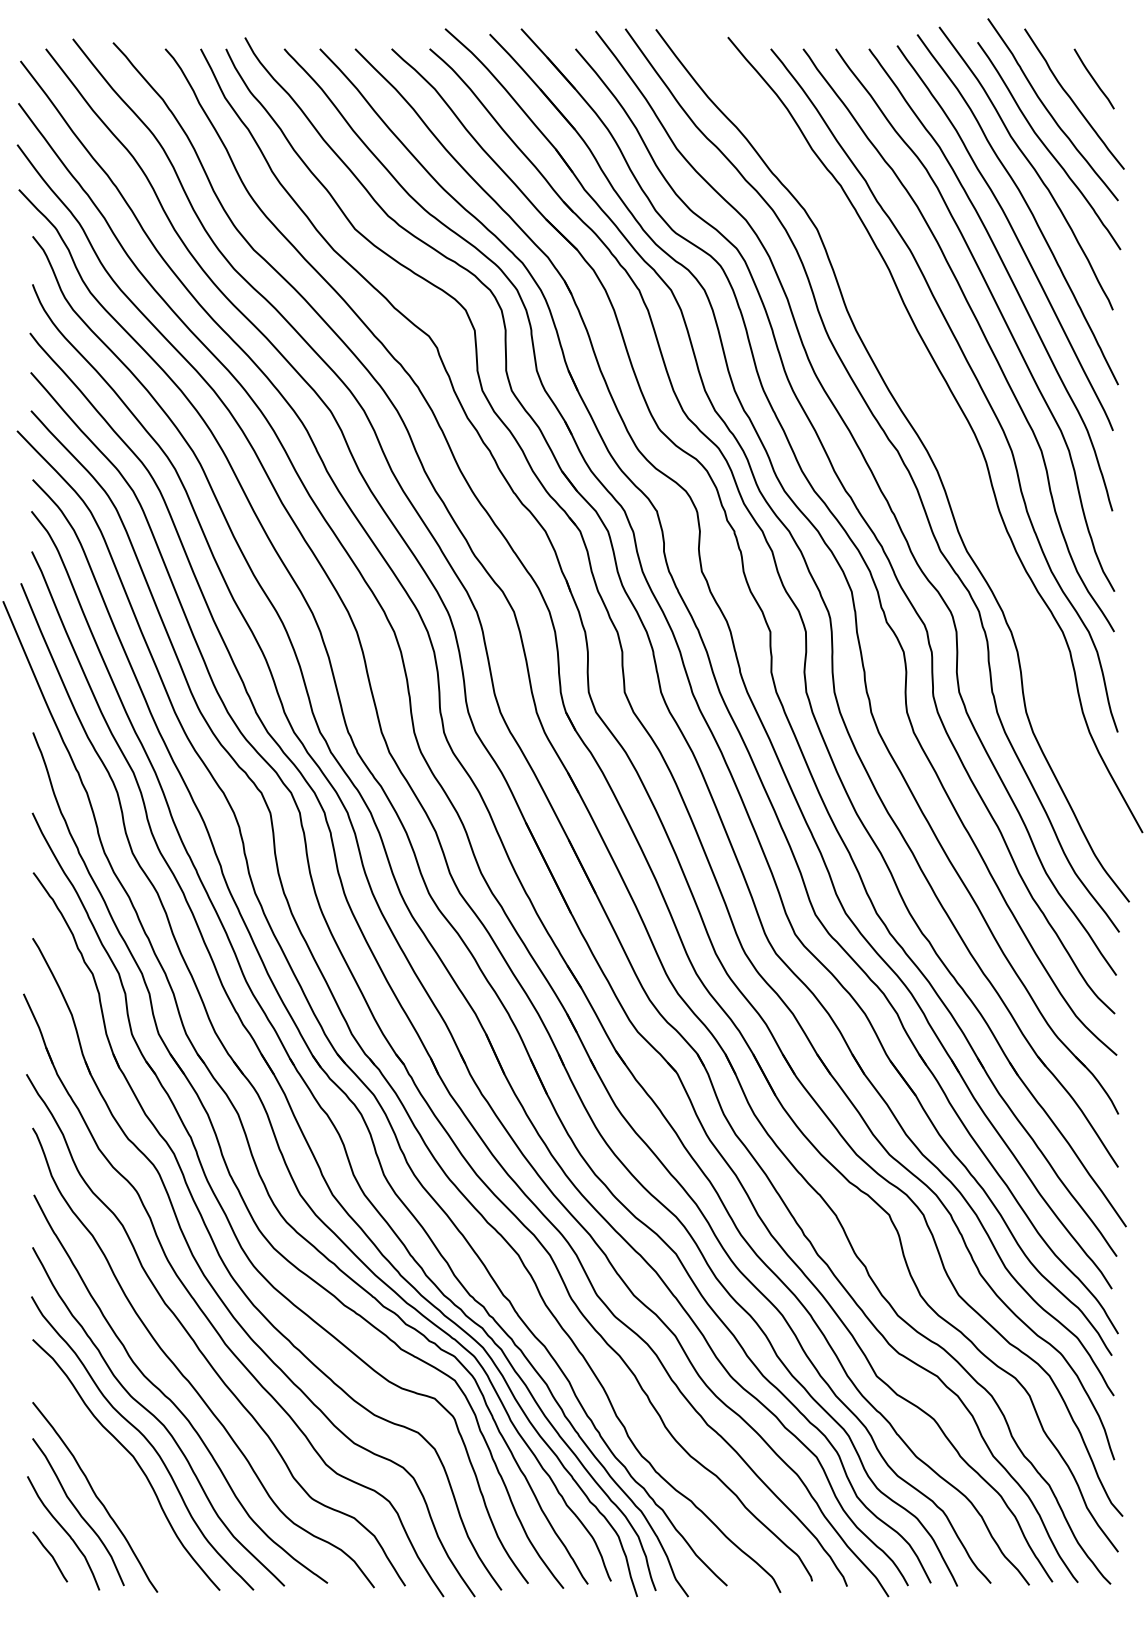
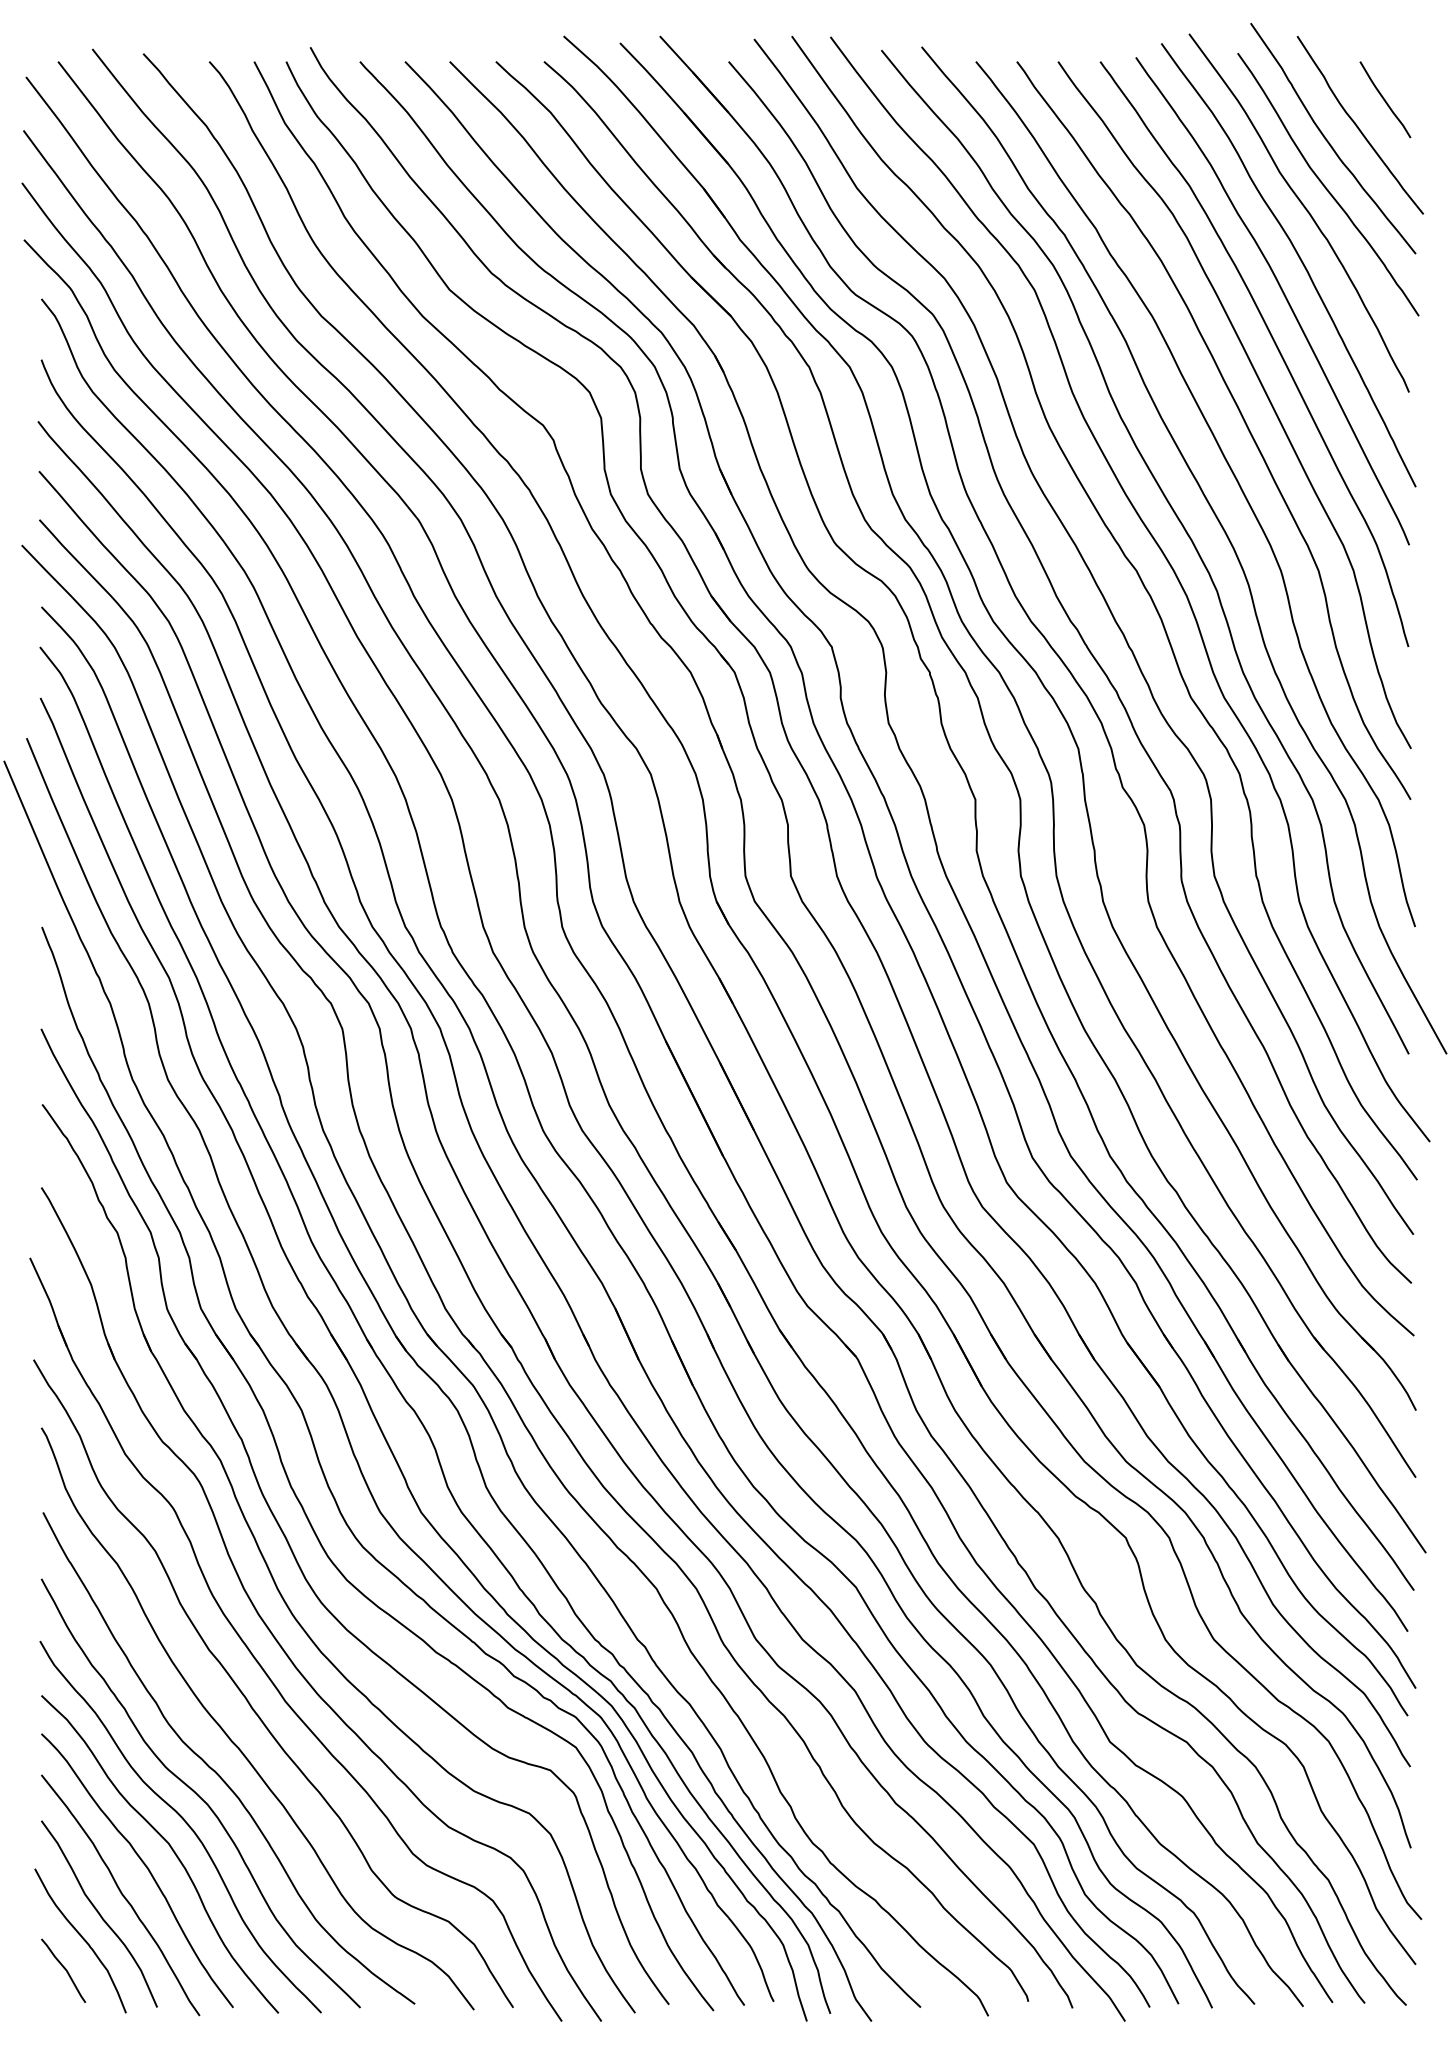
curve: (933, 416) -> (1182, 527), added
curve: (113, 1472) -> (143, 1864), added

